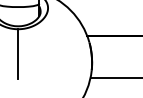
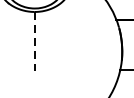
line: (18, 54) -> (35, 41), solid -> dashed

